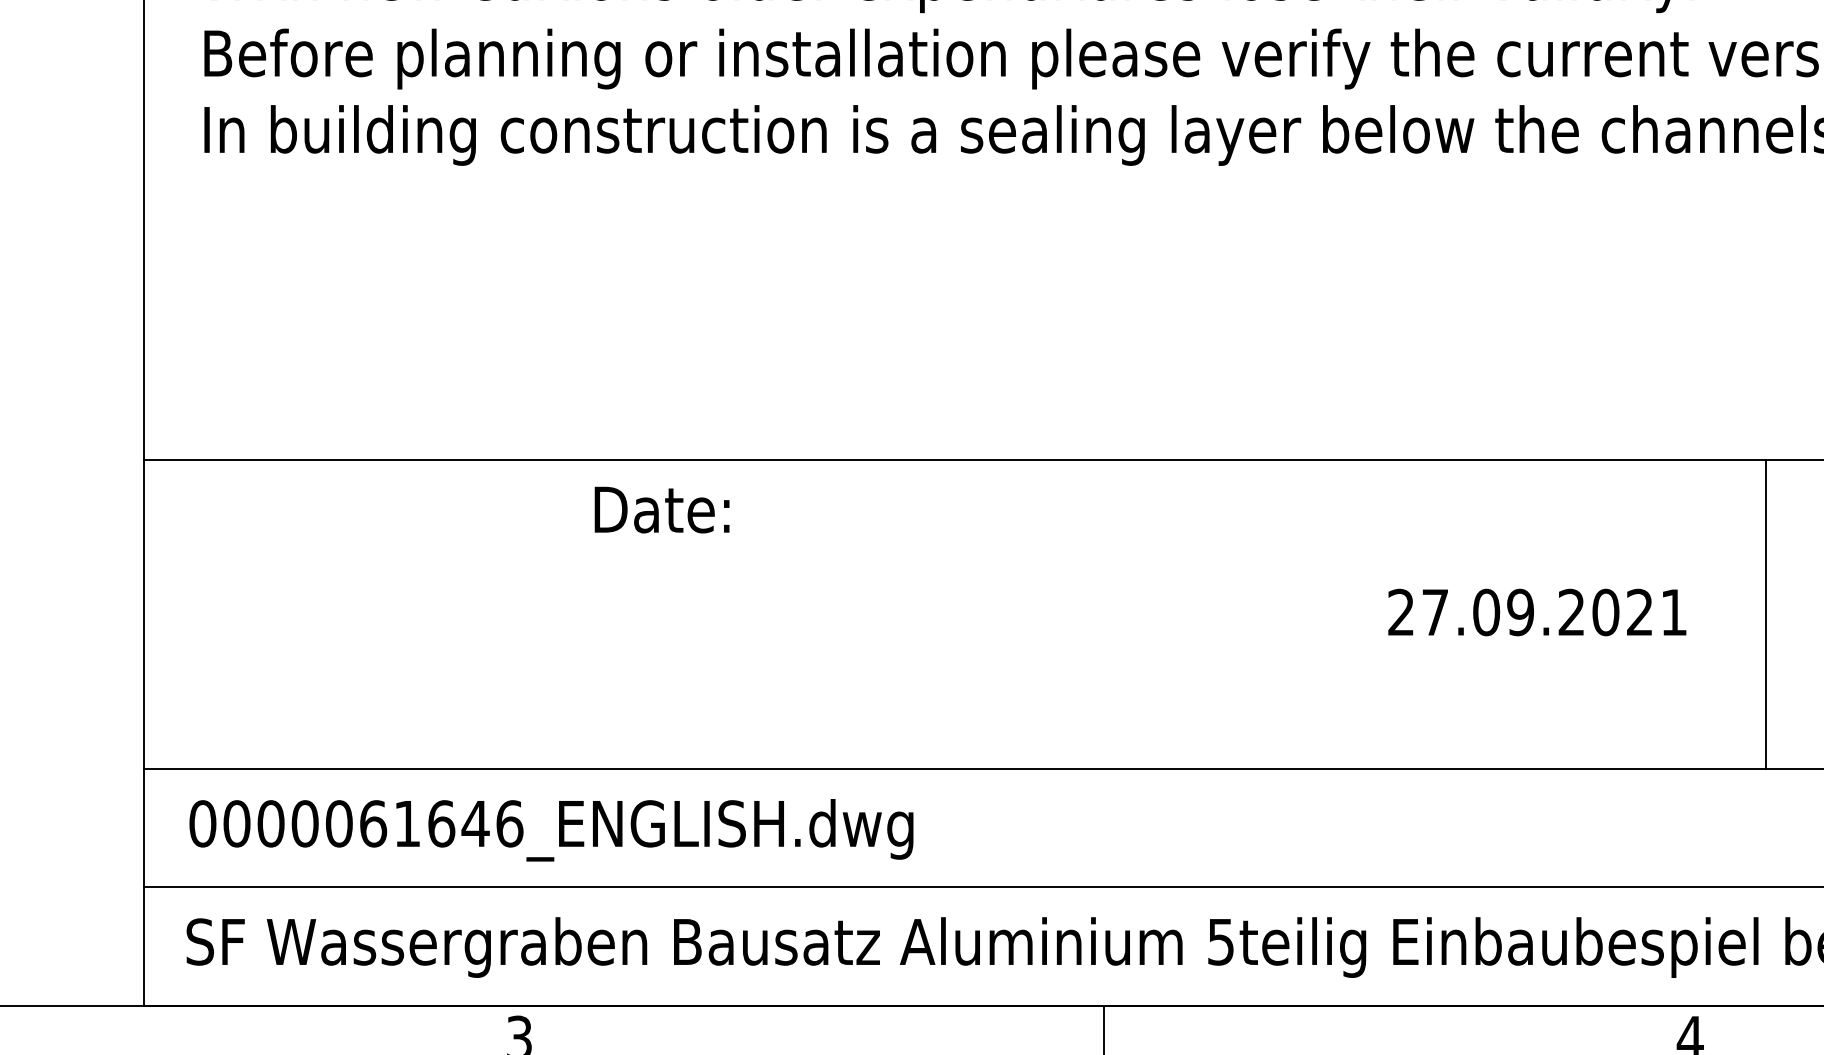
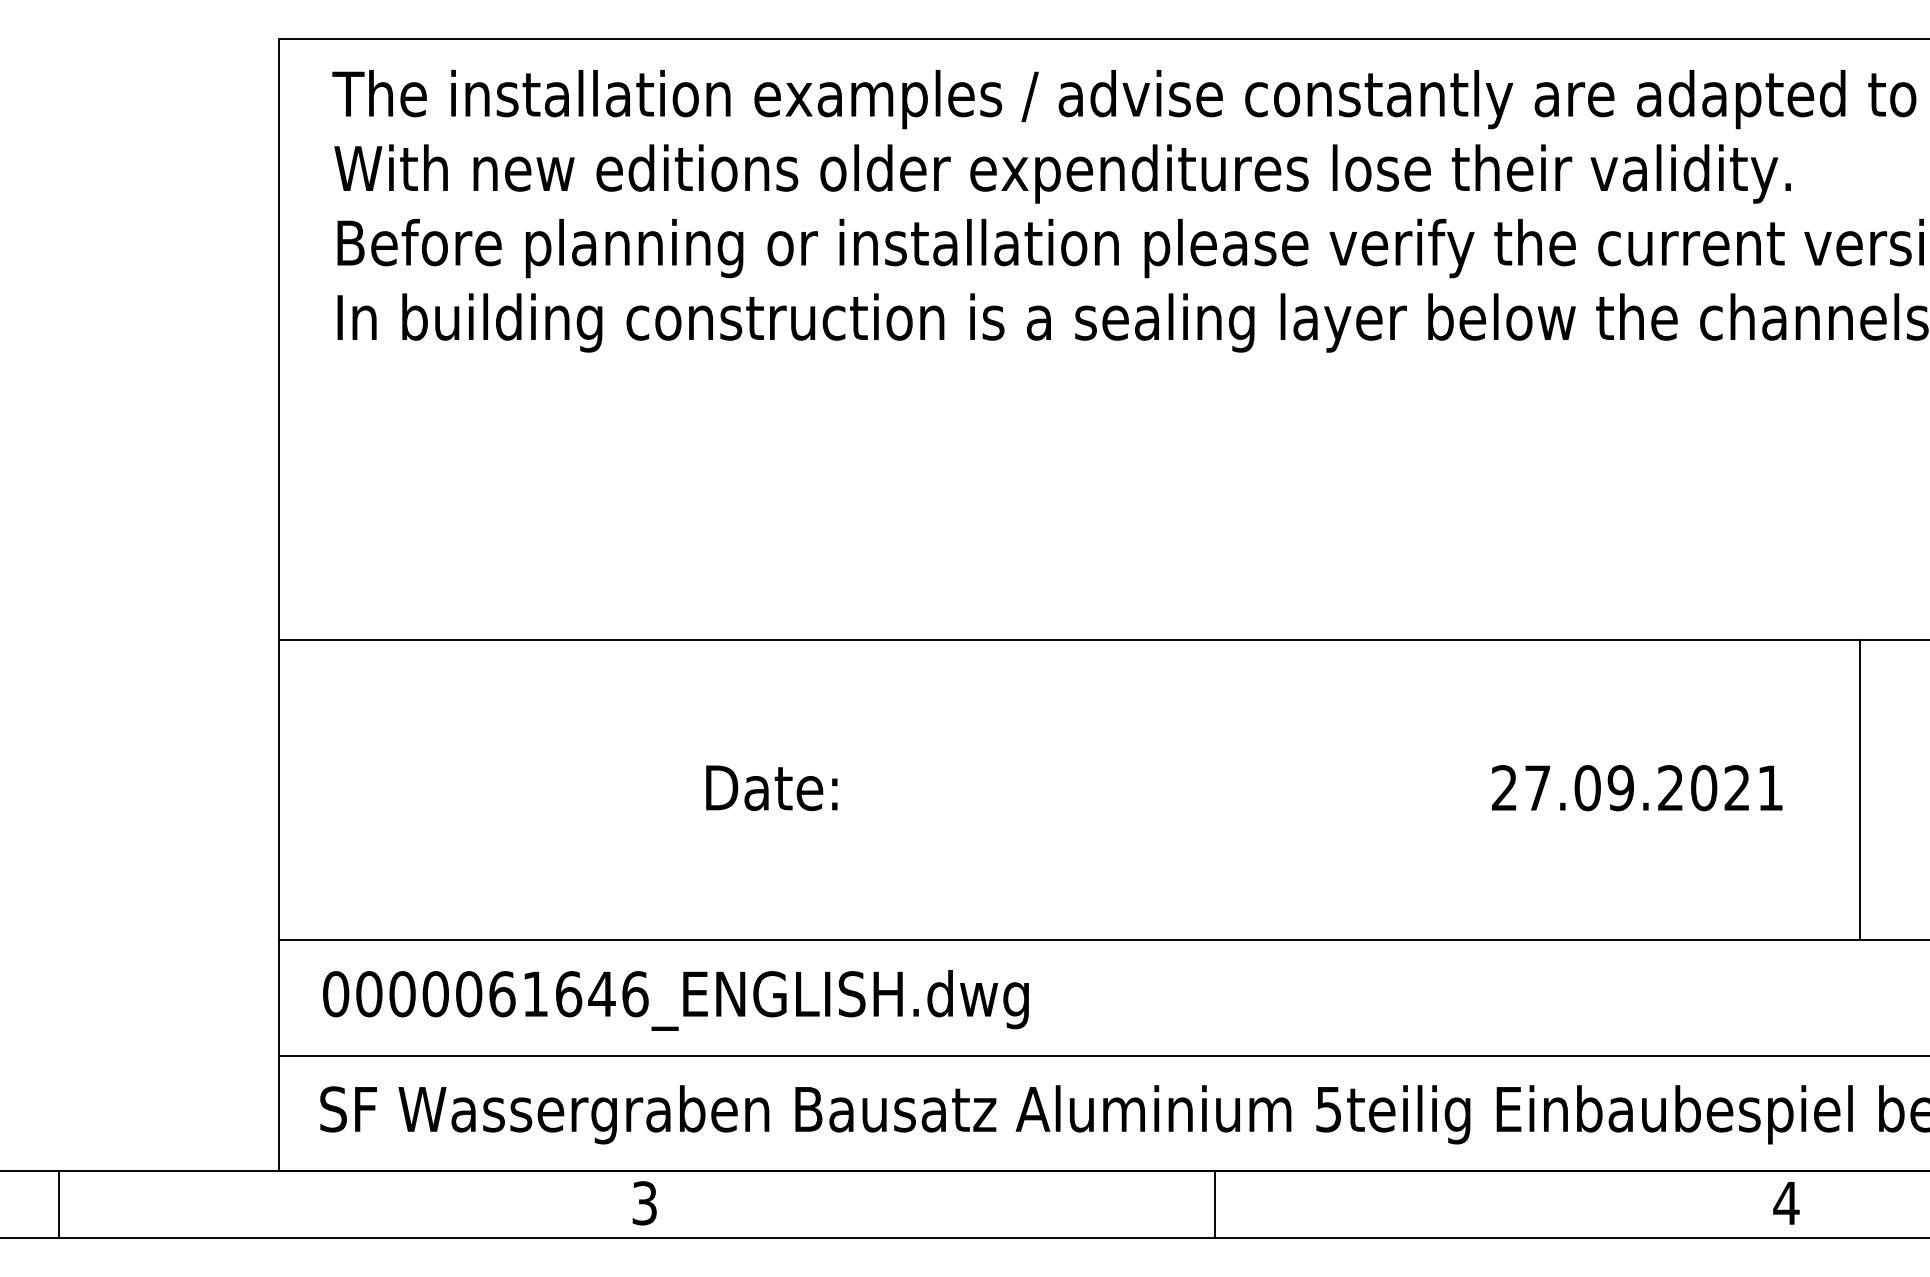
text: (661, 509) -> (771, 787), moved

